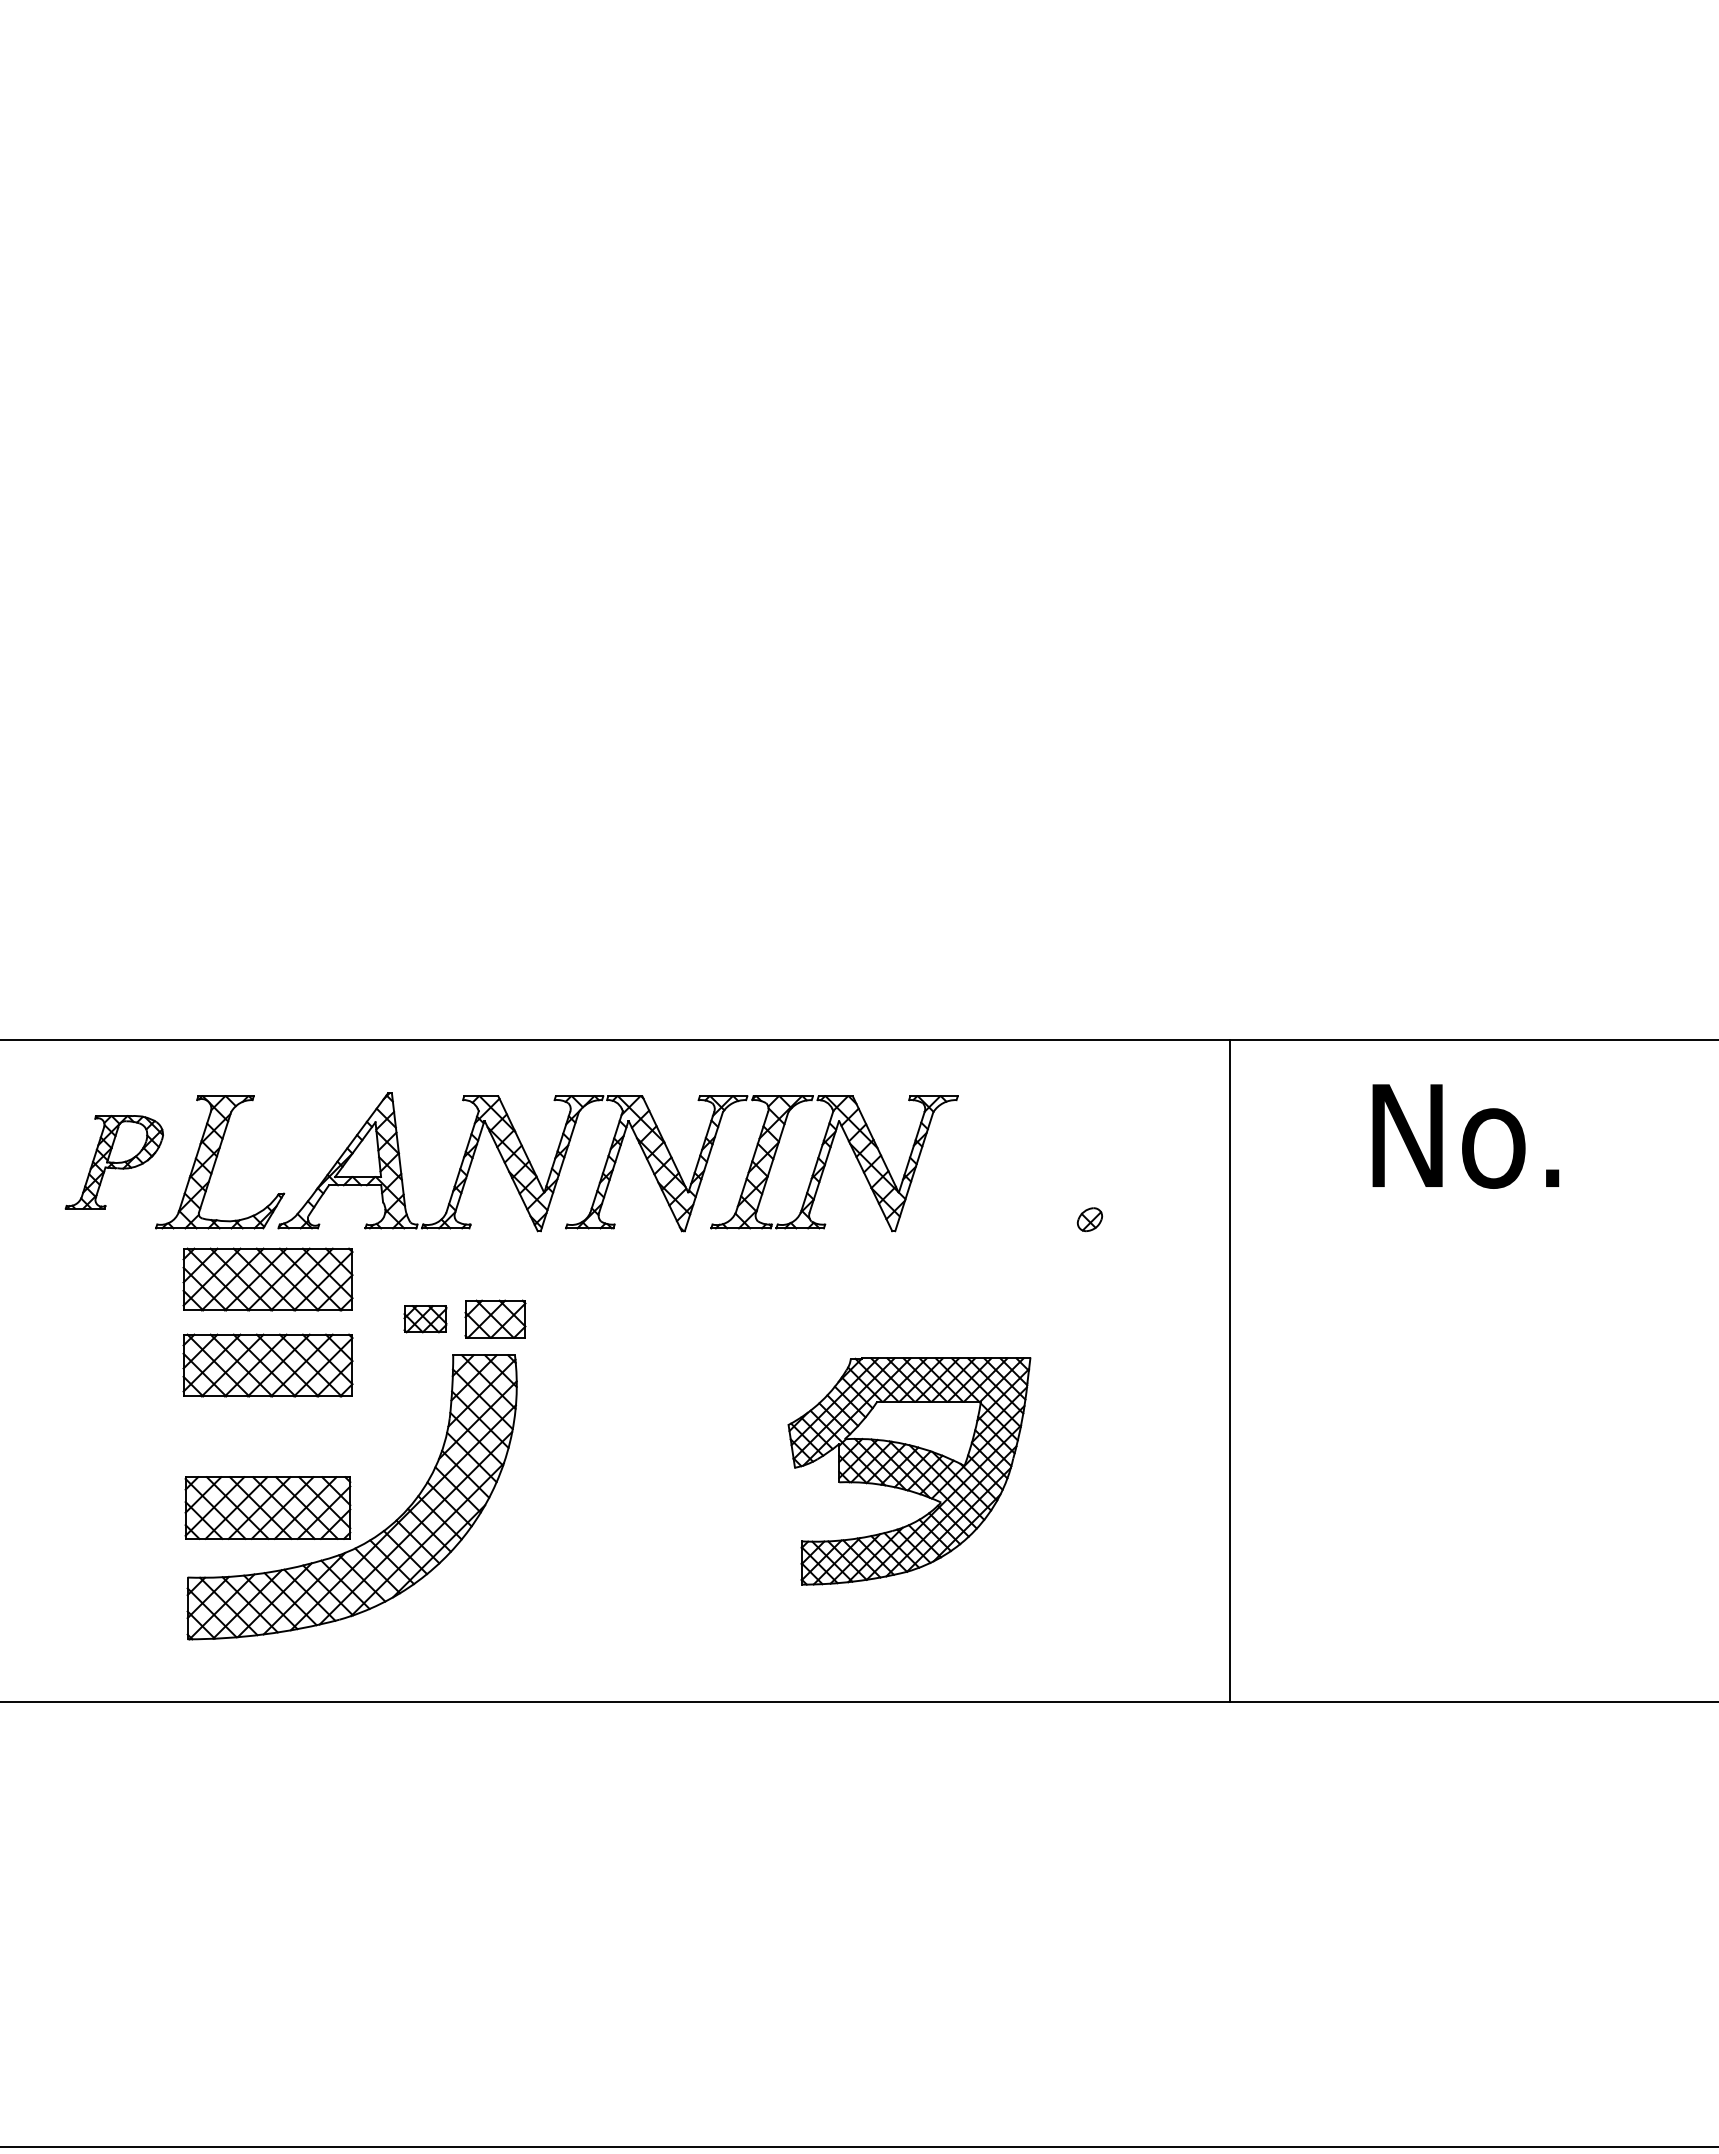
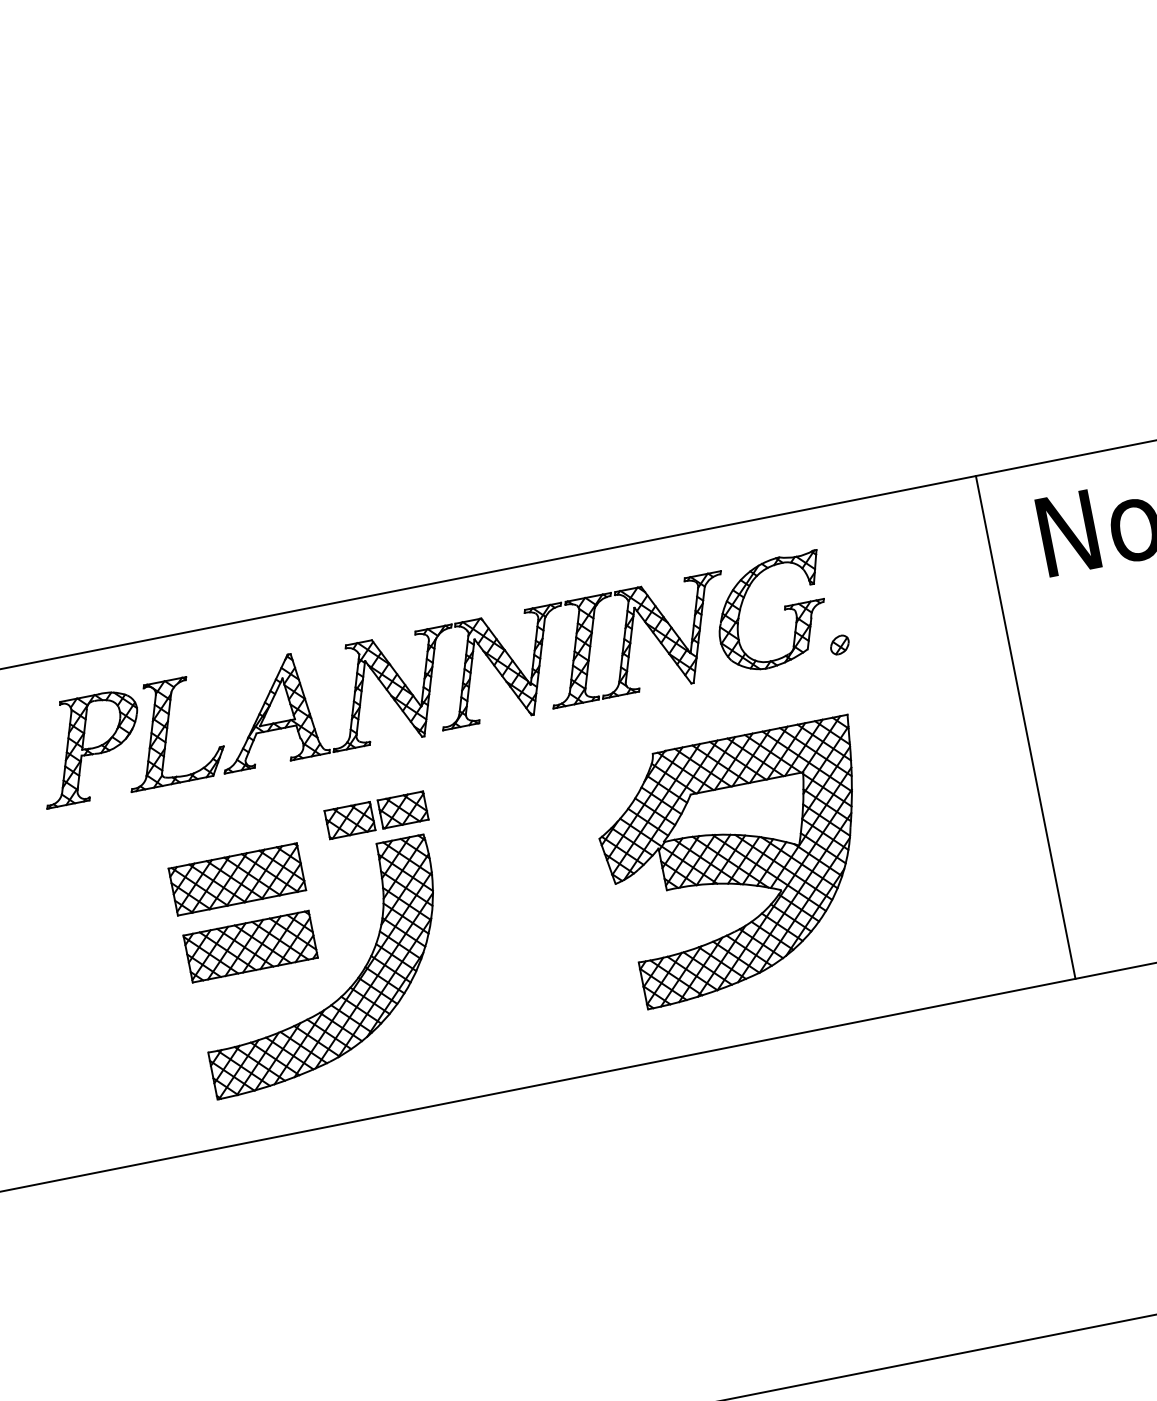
part: (1028, 1161) -> (784, 610), added
part: (114, 1162) -> (90, 748), size x1.43
part: (267, 1279) -> (224, 814), removed
part: (425, 1318) -> (349, 820), size x1.43
line: (1229, 1370) -> (1025, 727), moved
part: (909, 1471) -> (740, 863), size x1.43
part: (267, 1507) -> (250, 946), moved

